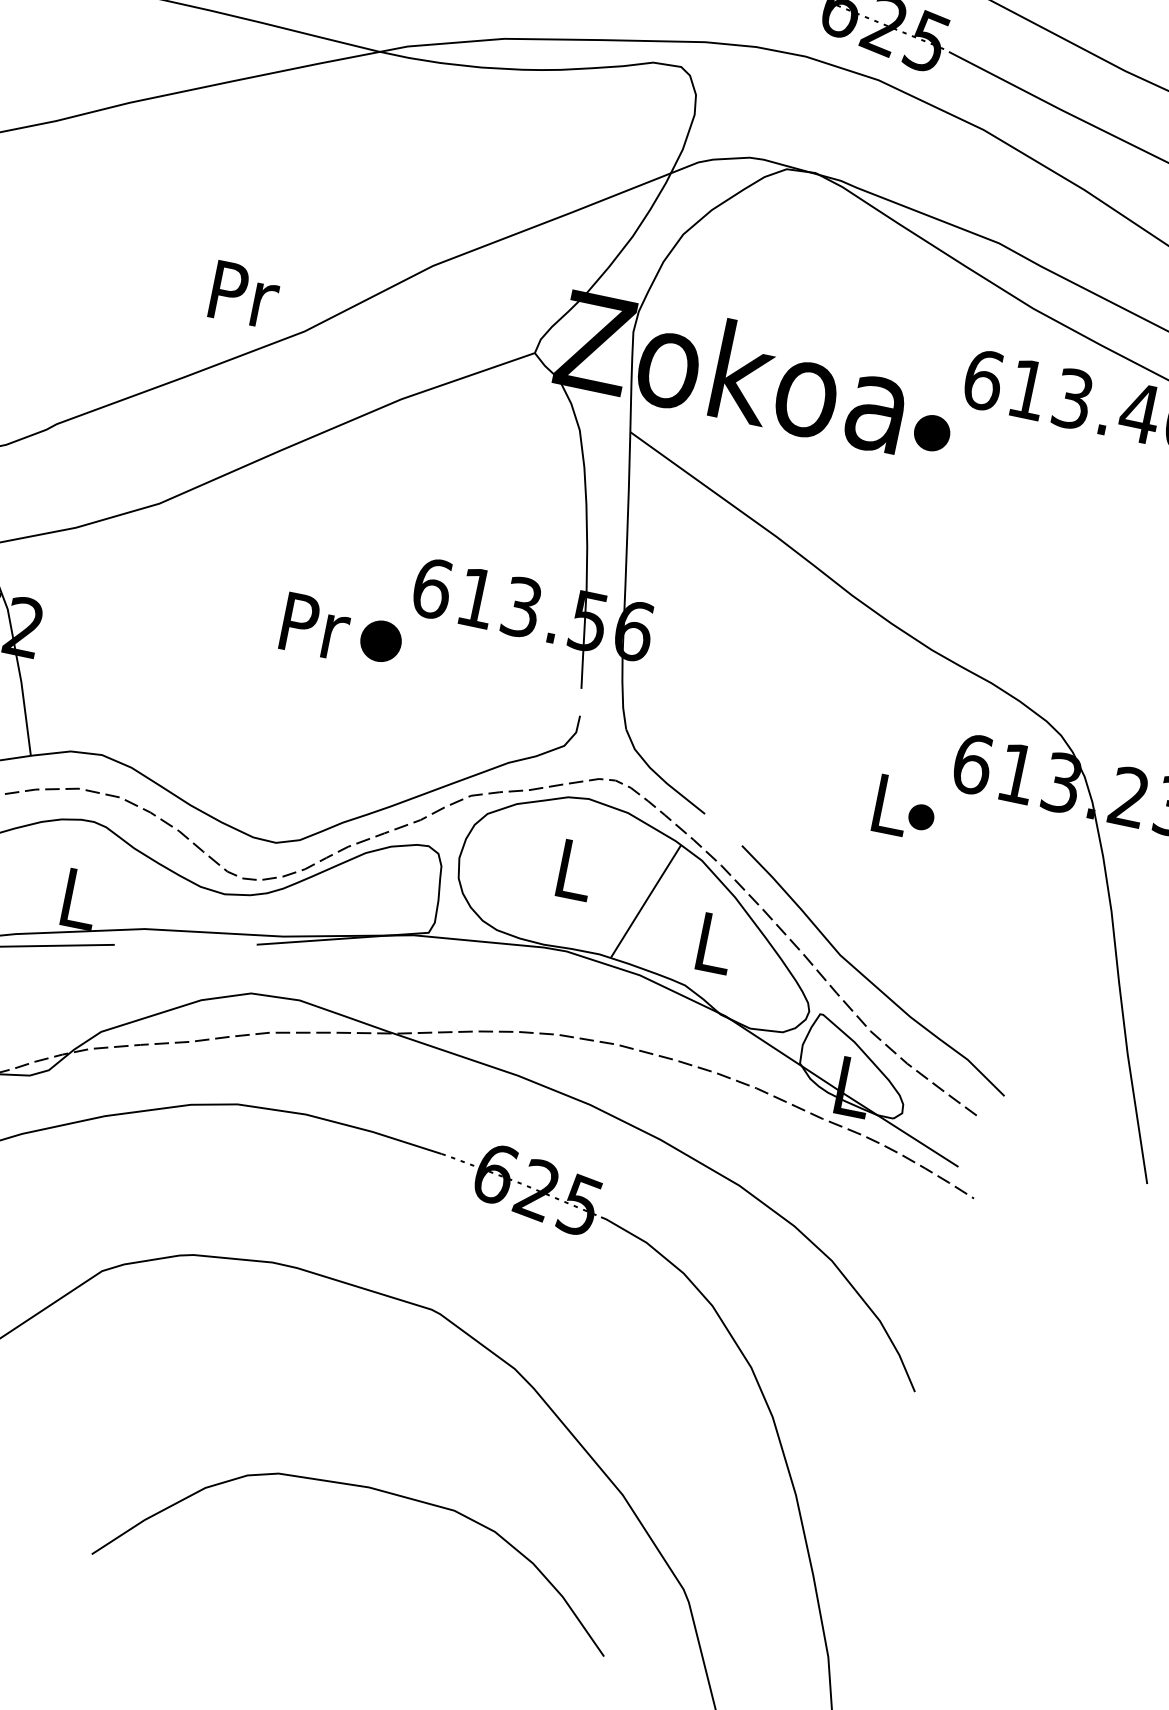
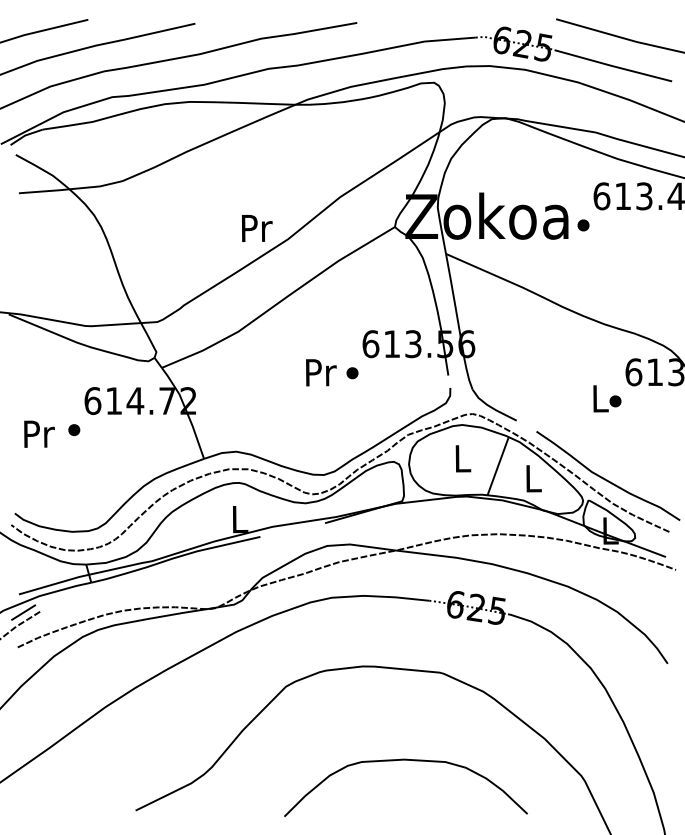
part: (931, 433) -> (583, 225), size x0.71
part: (380, 642) -> (352, 373), size x0.62
curve: (371, 1489) -> (405, 760), moved

